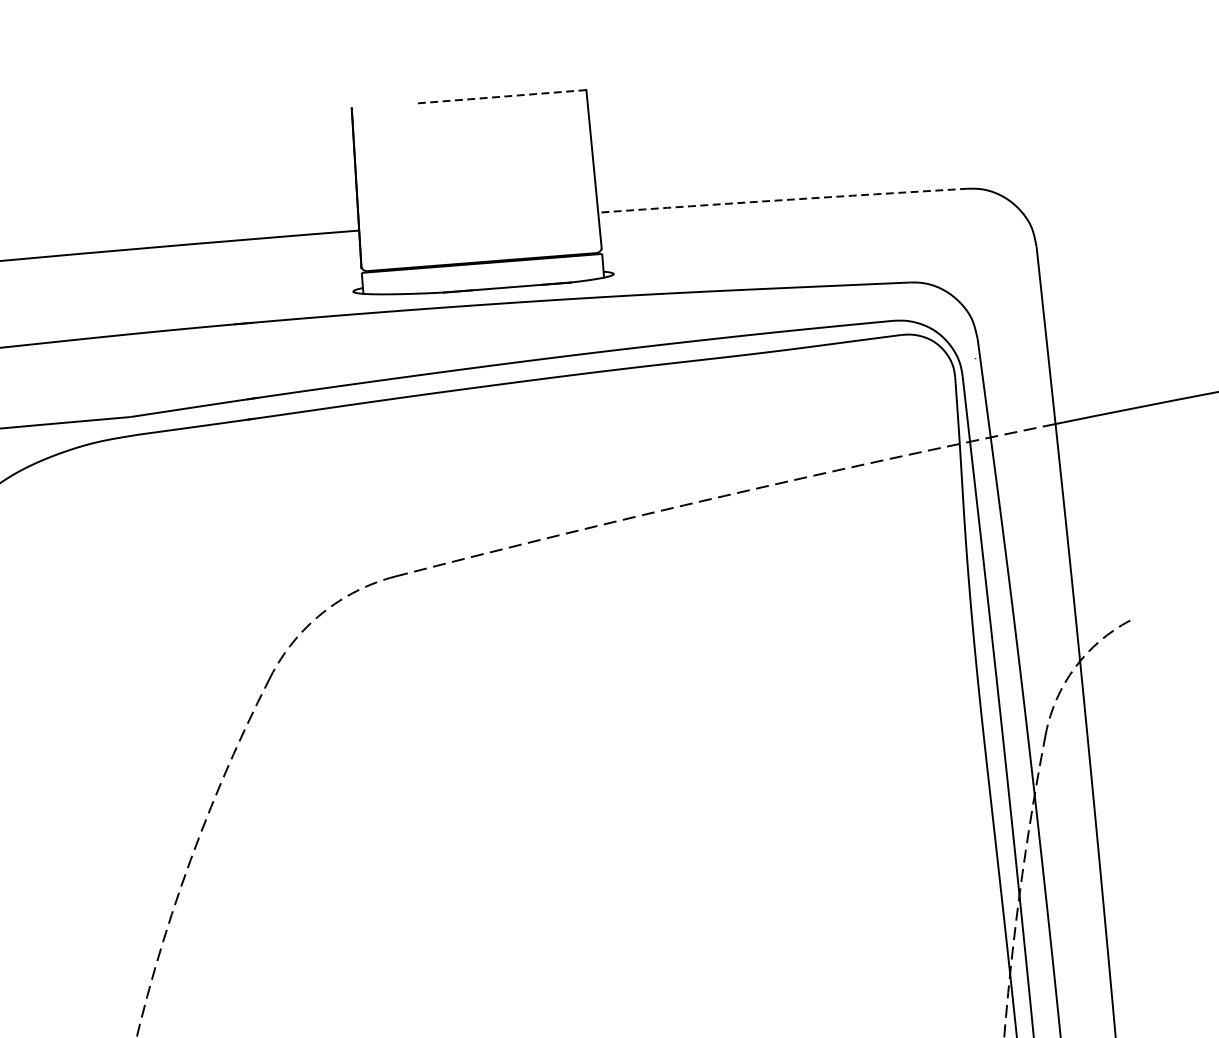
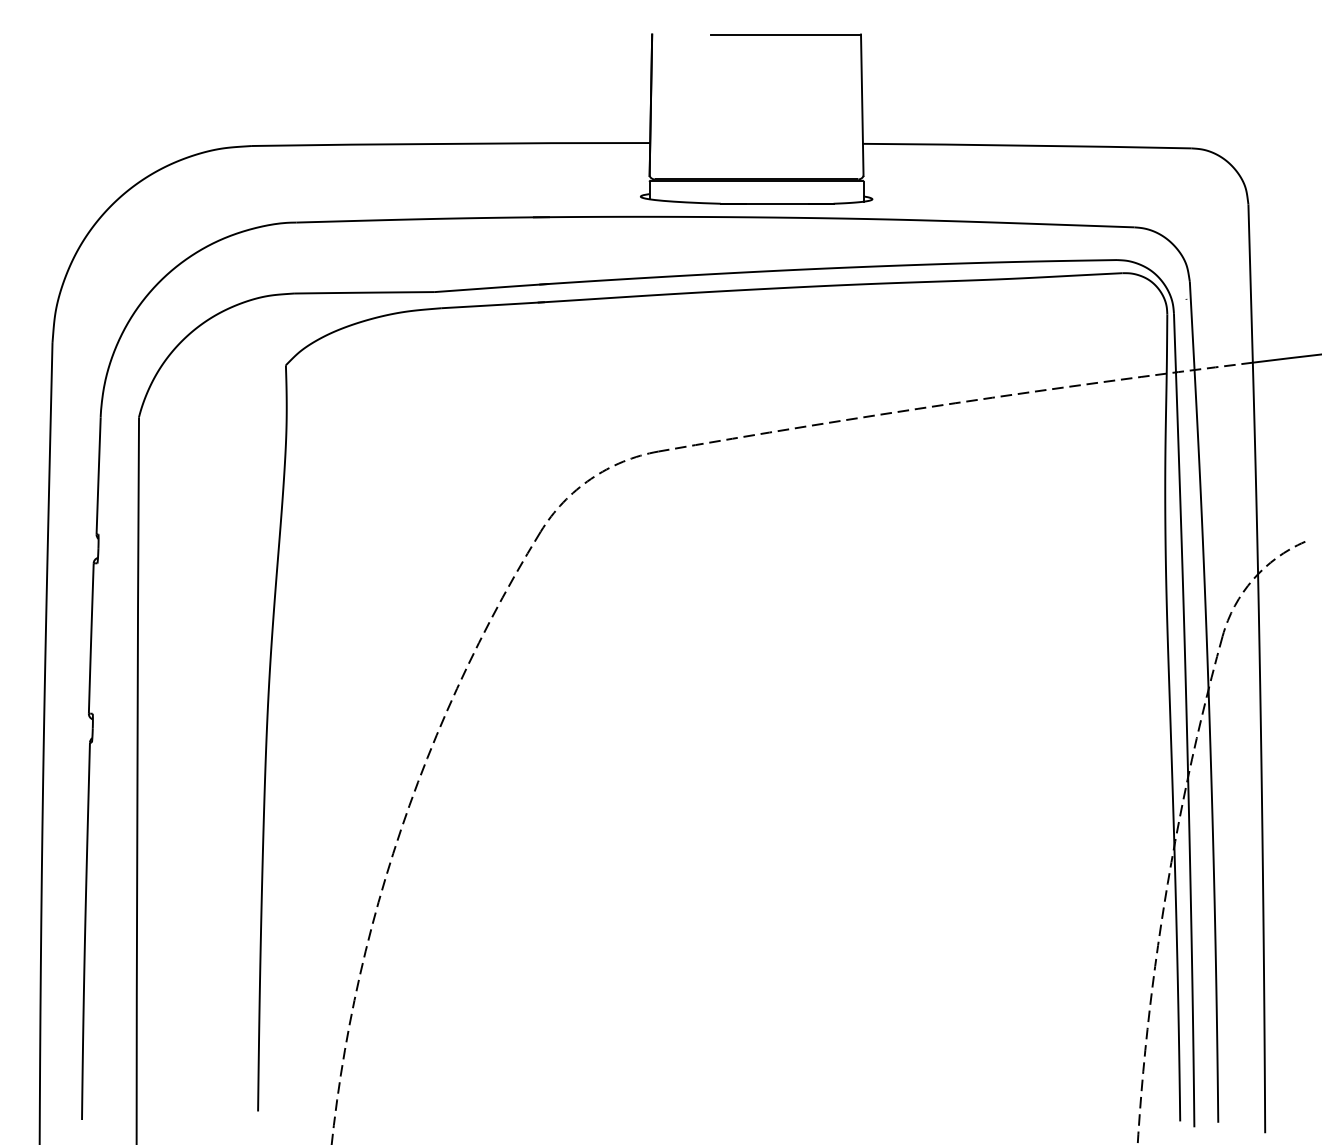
line: (501, 96) -> (785, 34), dashed -> solid
arc: (783, 199) -> (1027, 145), dashed -> solid

